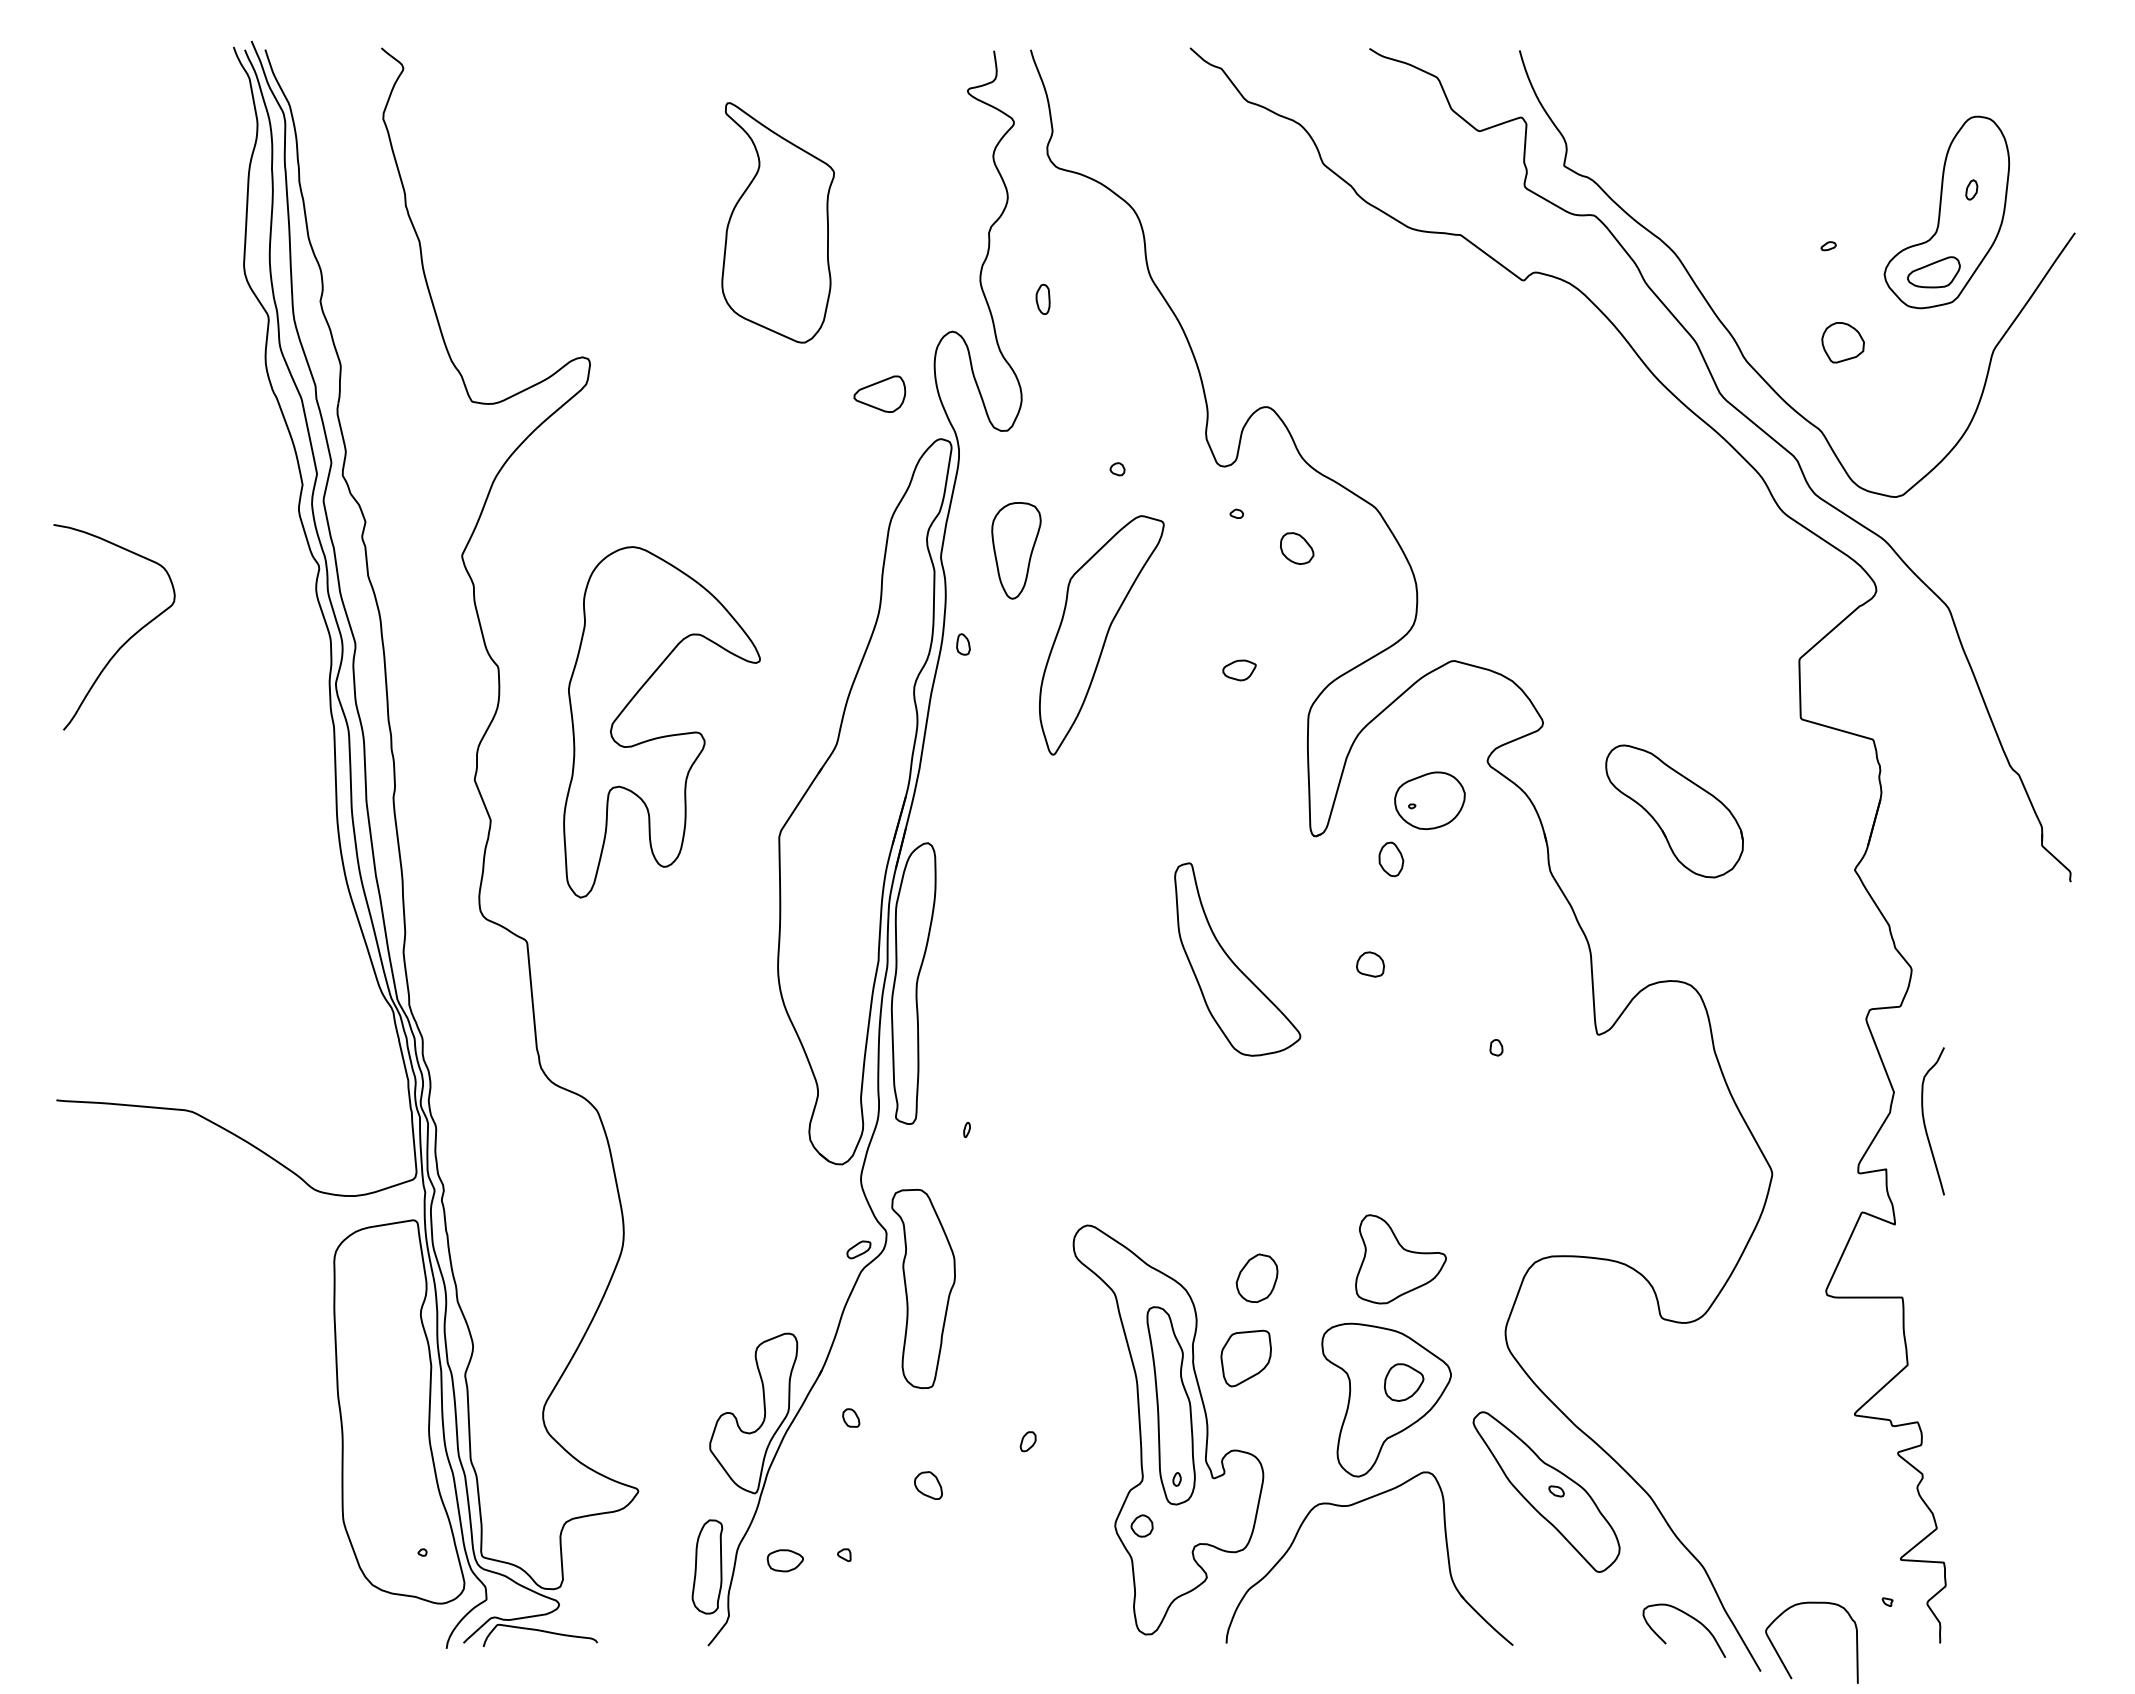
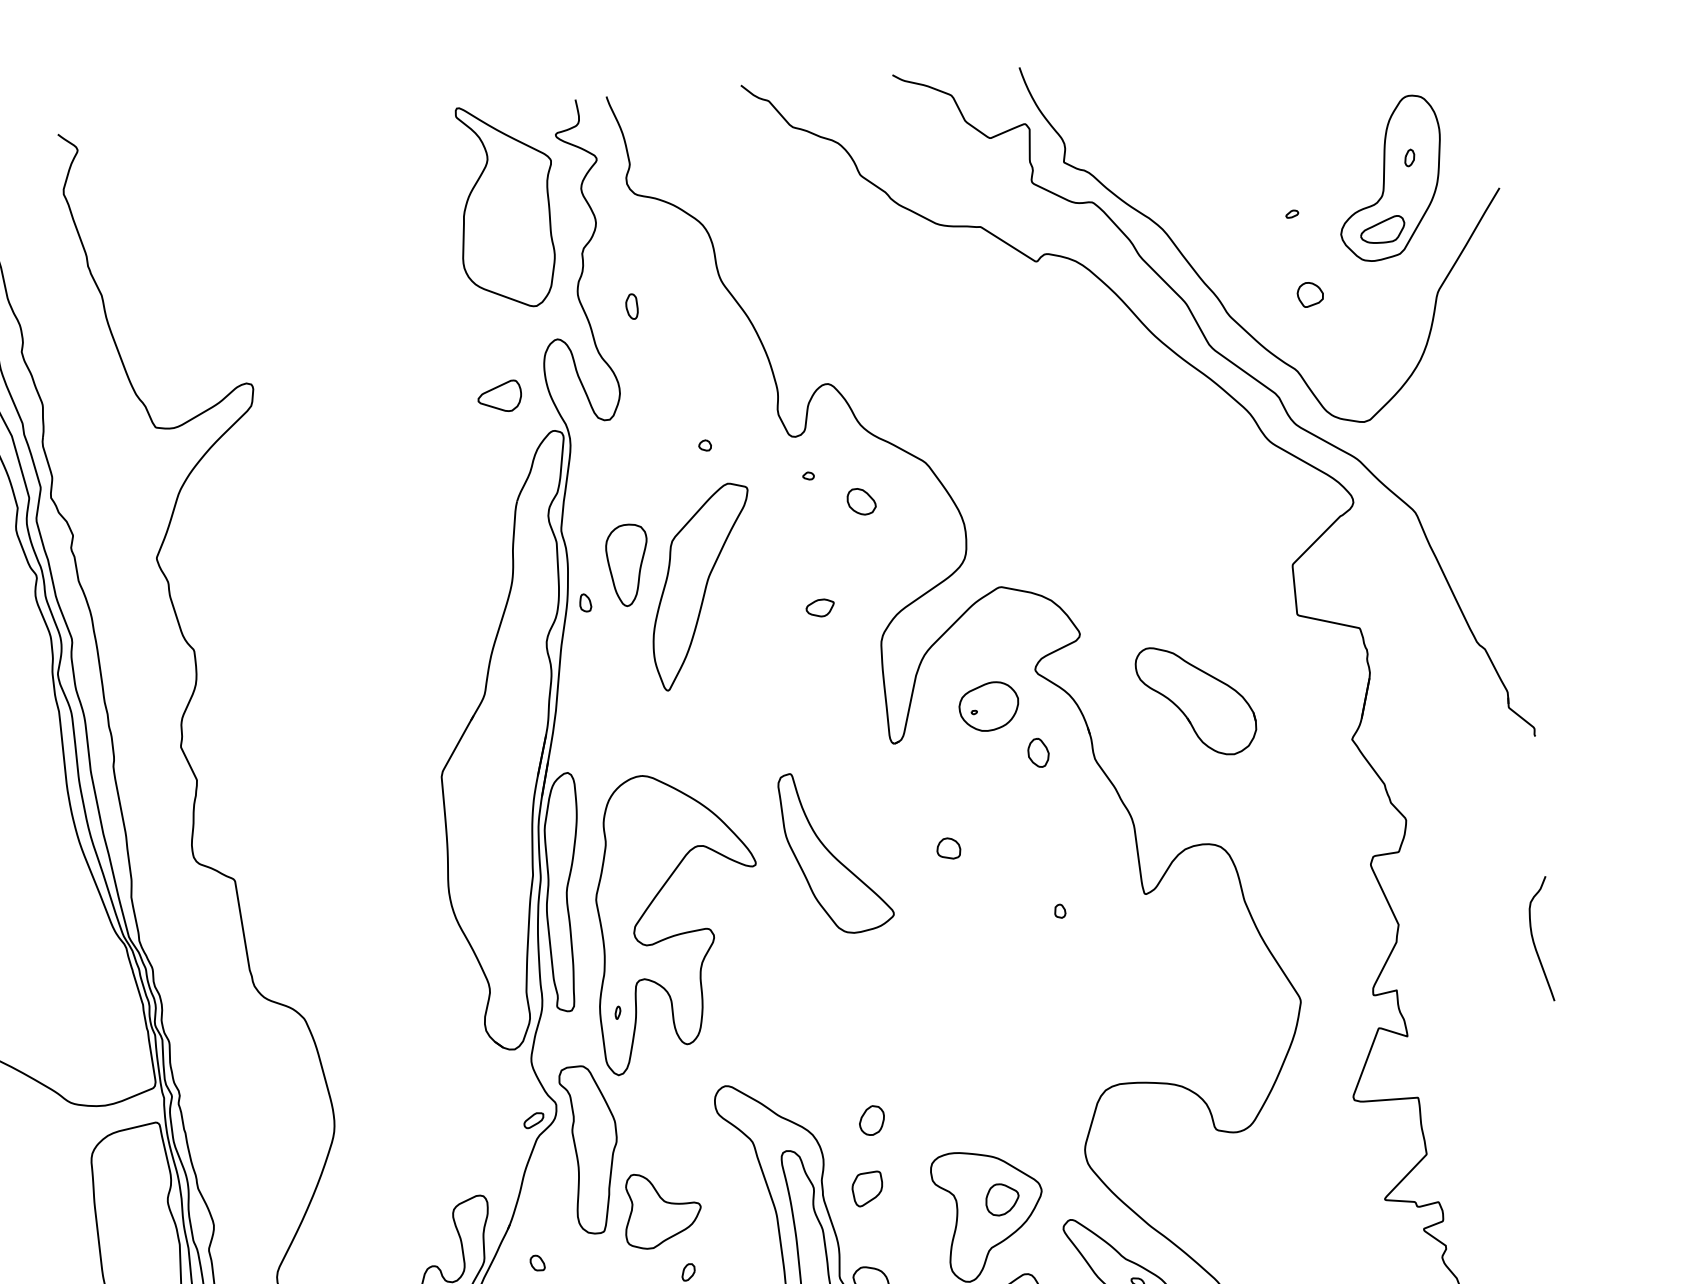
part: (777, 222) -> (506, 206), moved
part: (1843, 342) -> (1310, 294), size x0.71
part: (1016, 550) -> (627, 565), moved
part: (664, 735) -> (679, 933), moved
part: (1391, 859) -> (1038, 752), moved
curve: (1925, 1122) -> (1534, 940), moved
part: (1400, 1259) -> (662, 1210), moved
part: (1256, 1278) -> (871, 1120), size x0.71
part: (1245, 1358) -> (867, 1188), size x0.71

